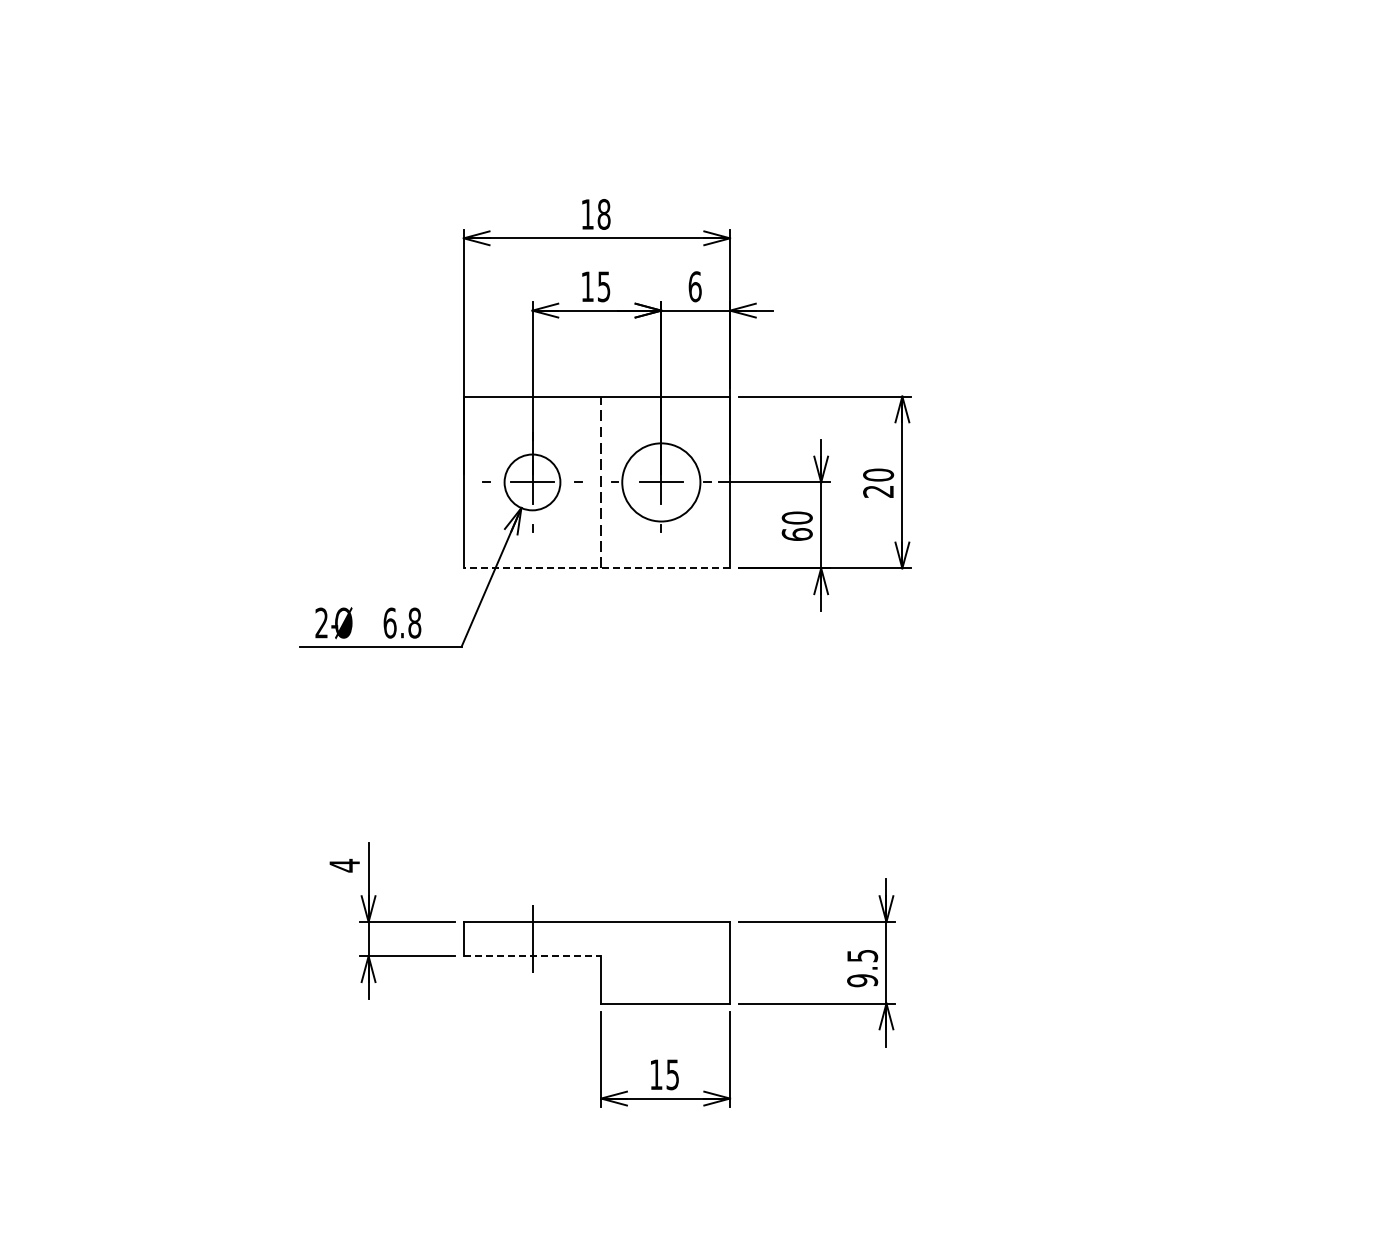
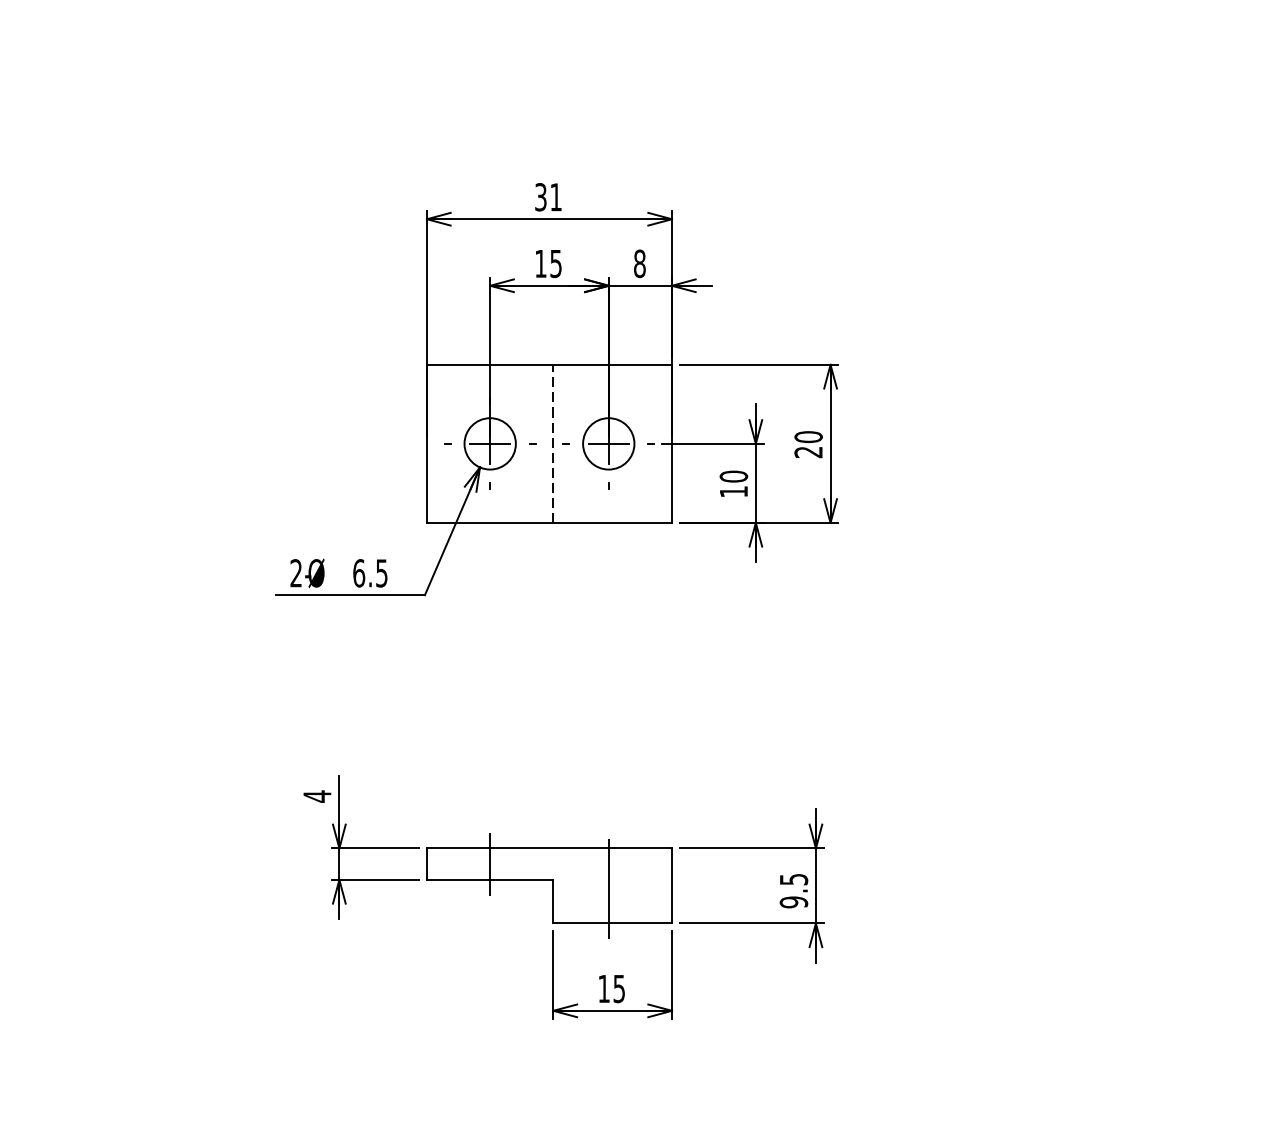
text: (595, 214) -> (548, 197), 18 -> 31
text: (694, 286) -> (639, 263), 6 -> 8
circle: (661, 482) -> (608, 443), size x0.71
text: (796, 534) -> (733, 491), 60 -> 10
line: (596, 568) -> (549, 523), dashed -> solid
text: (414, 622) -> (381, 572), 6.8 -> 6.5
line: (532, 956) -> (490, 880), dashed -> solid
line: (661, 962) -> (608, 885), added

